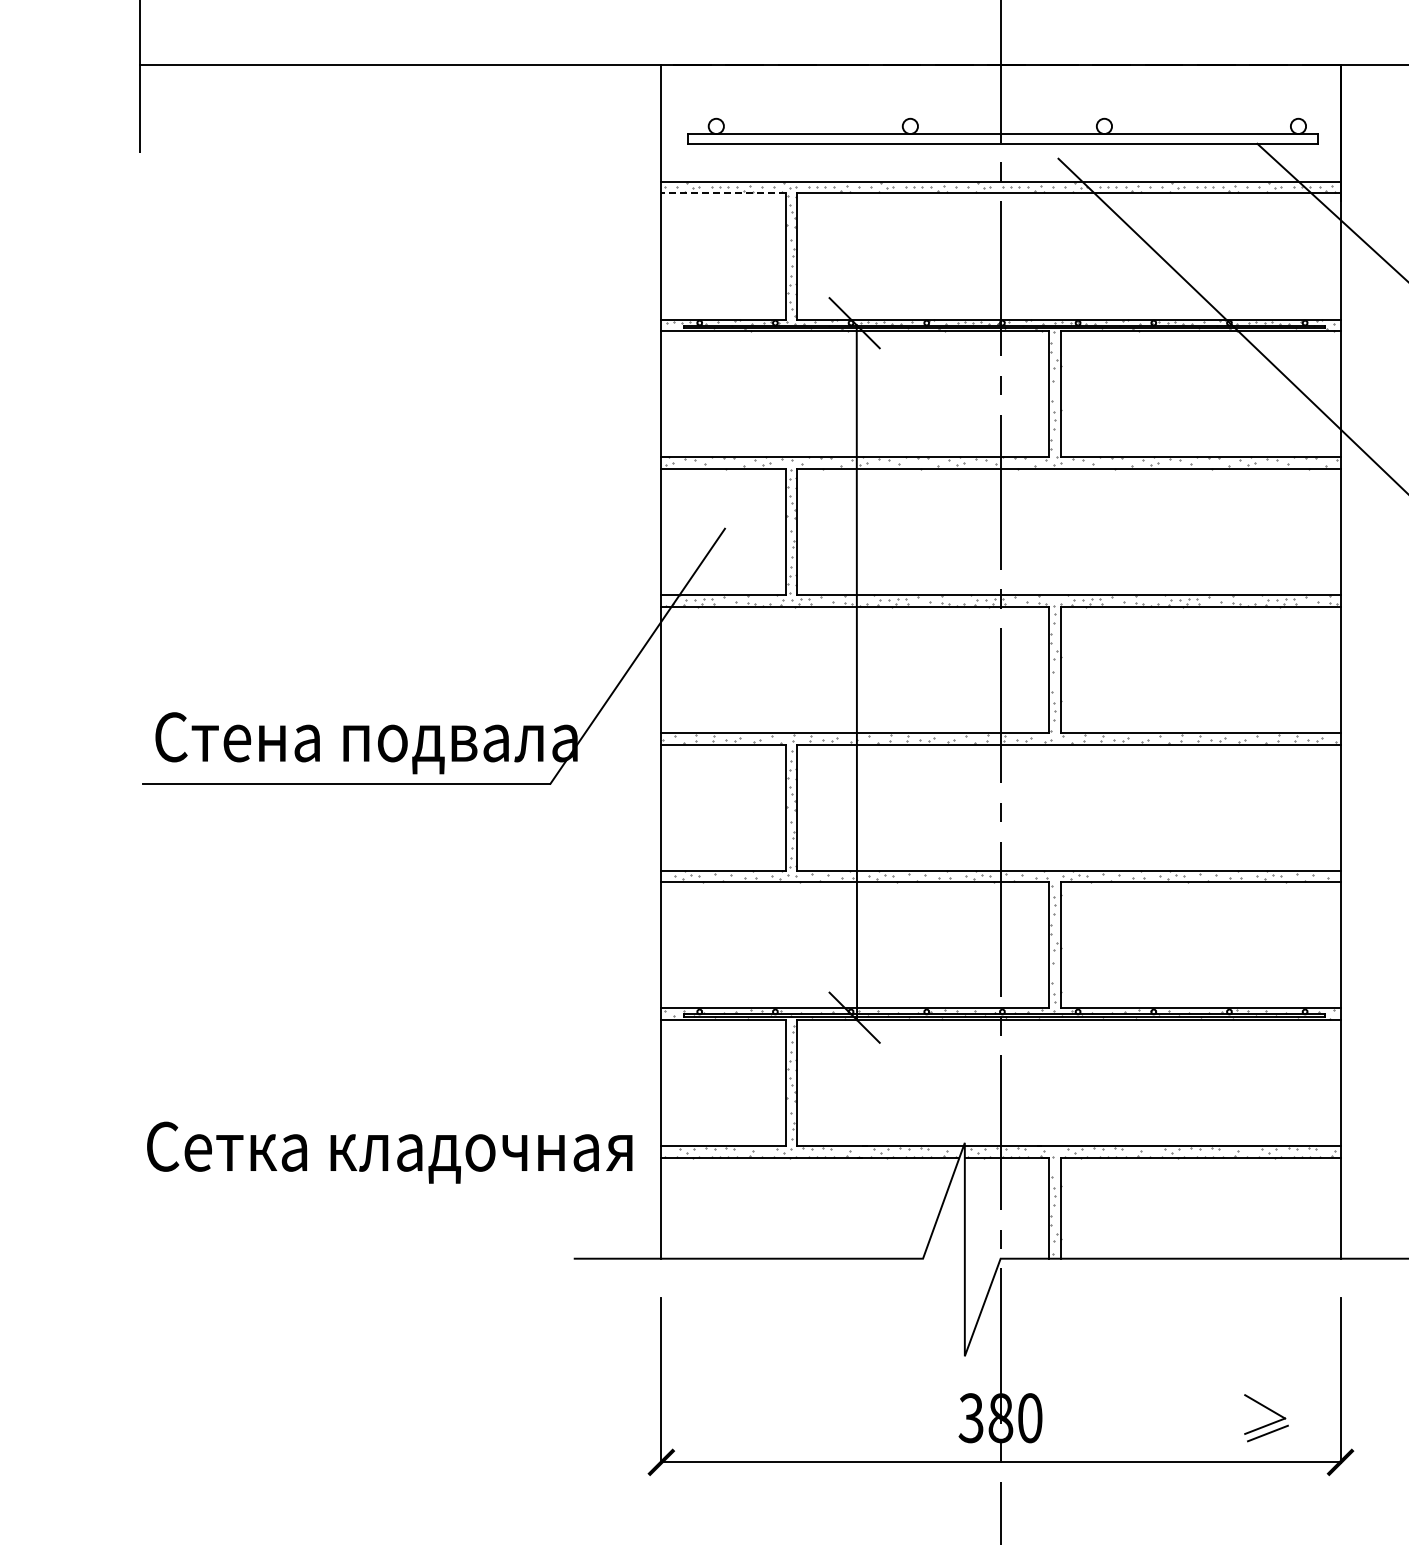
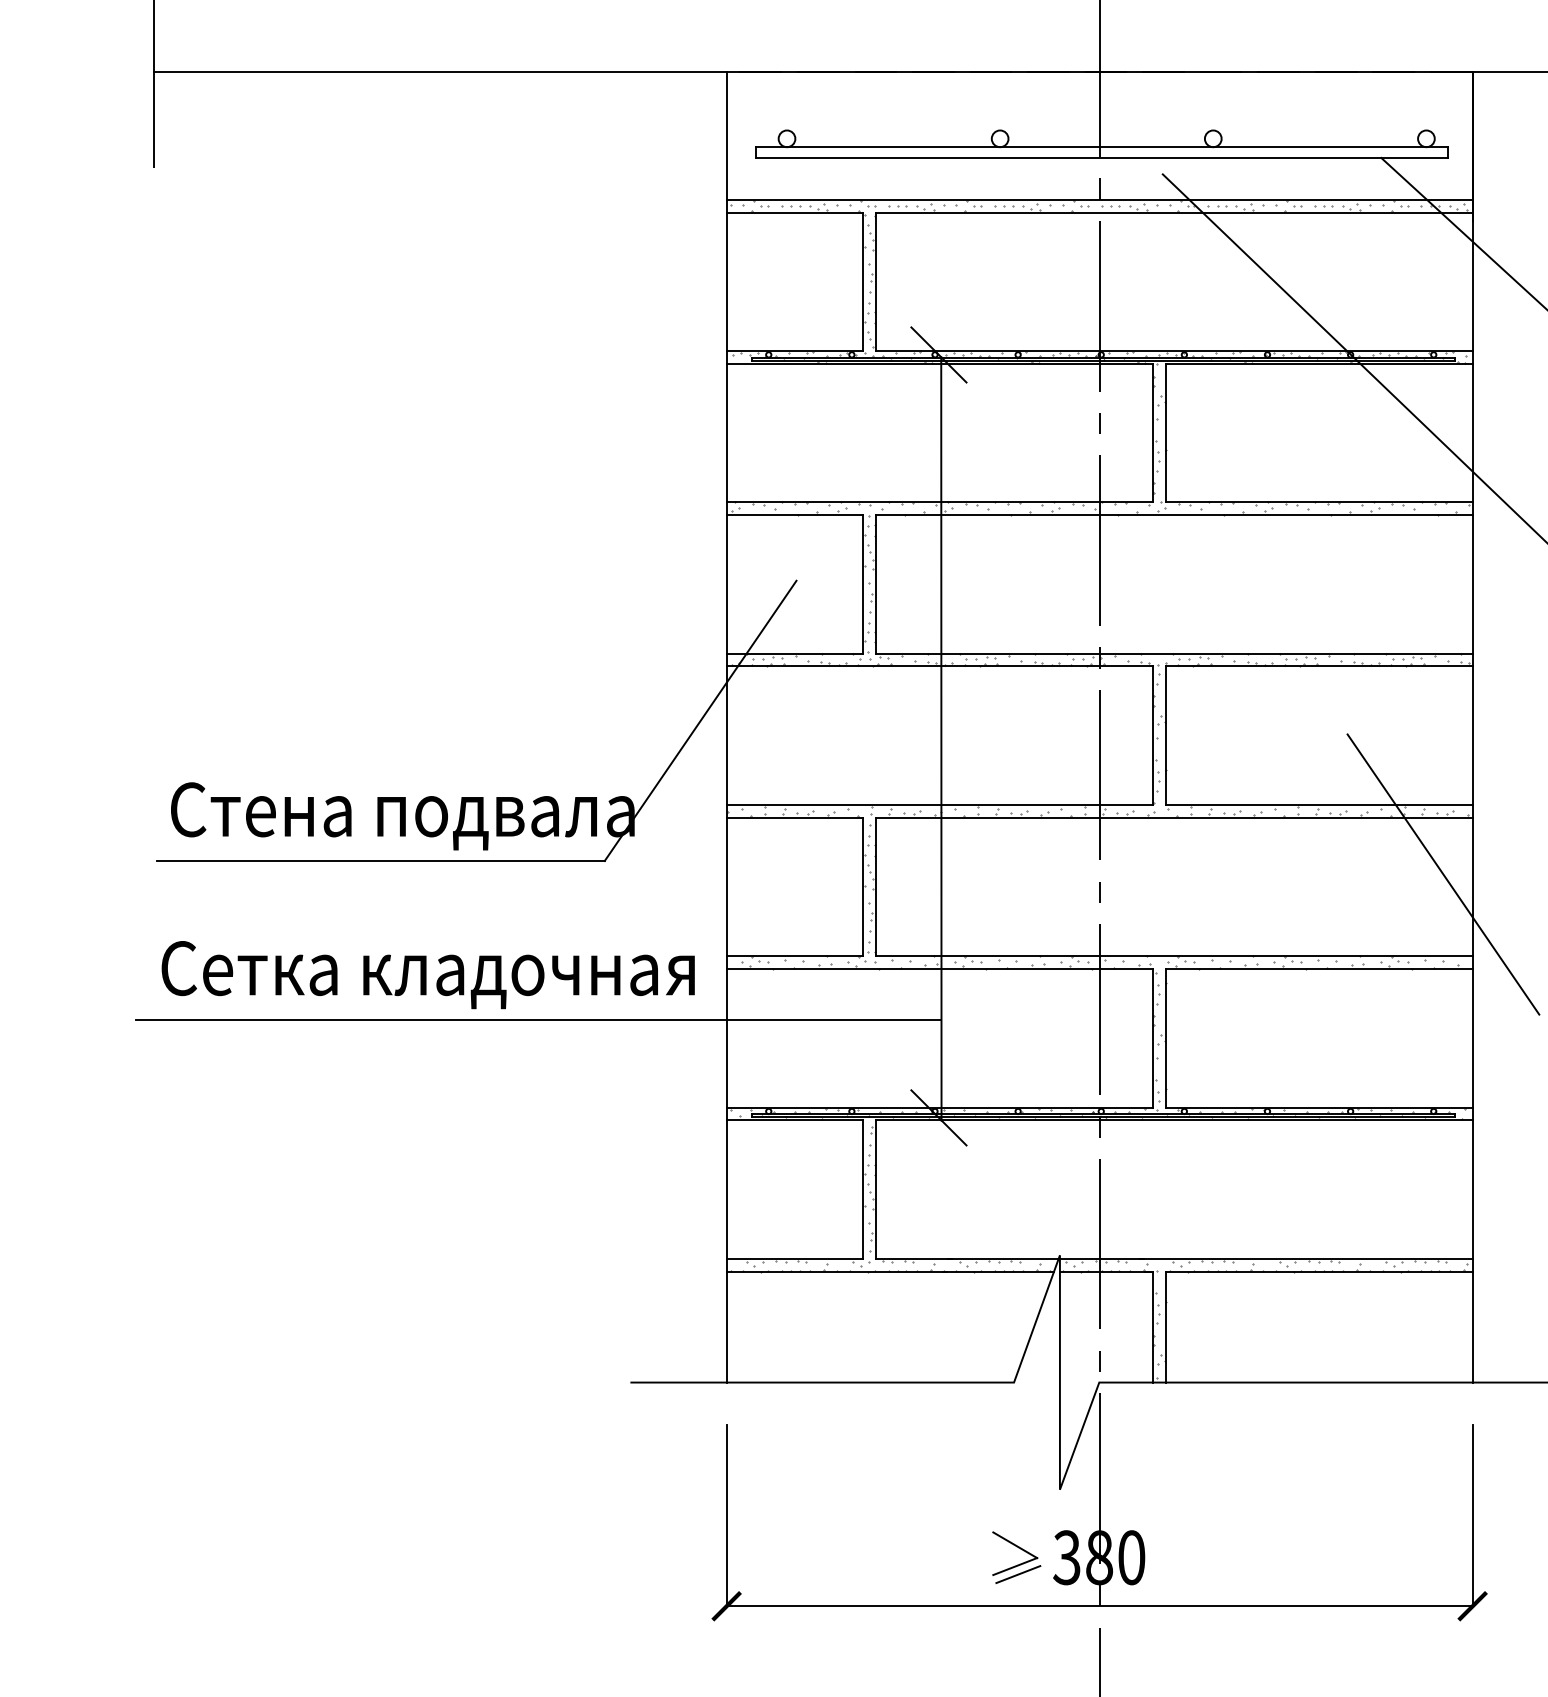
line: (722, 193) -> (793, 212), dashed -> solid
line: (1313, 795) -> (1442, 873), added
line: (489, 928) -> (537, 1019), added
text: (389, 1152) -> (428, 974), moved
part: (1266, 1418) -> (1016, 1558), moved

